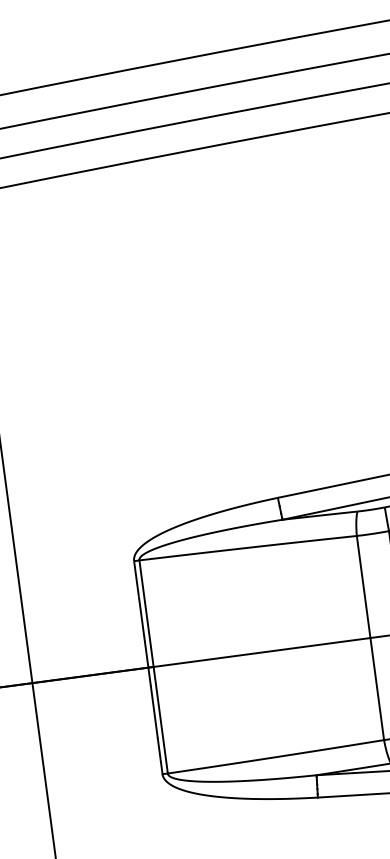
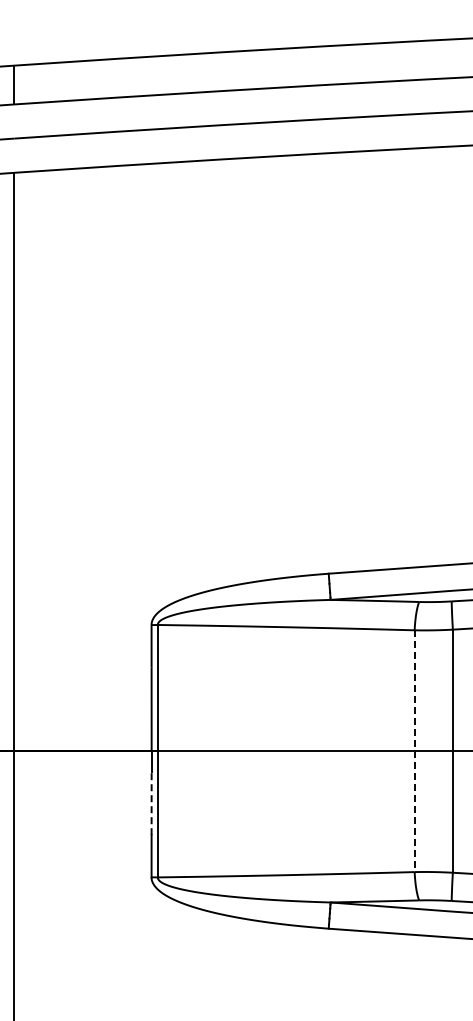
line: (370, 638) -> (414, 751), solid -> dashed
line: (154, 712) -> (151, 804), solid -> dashed

